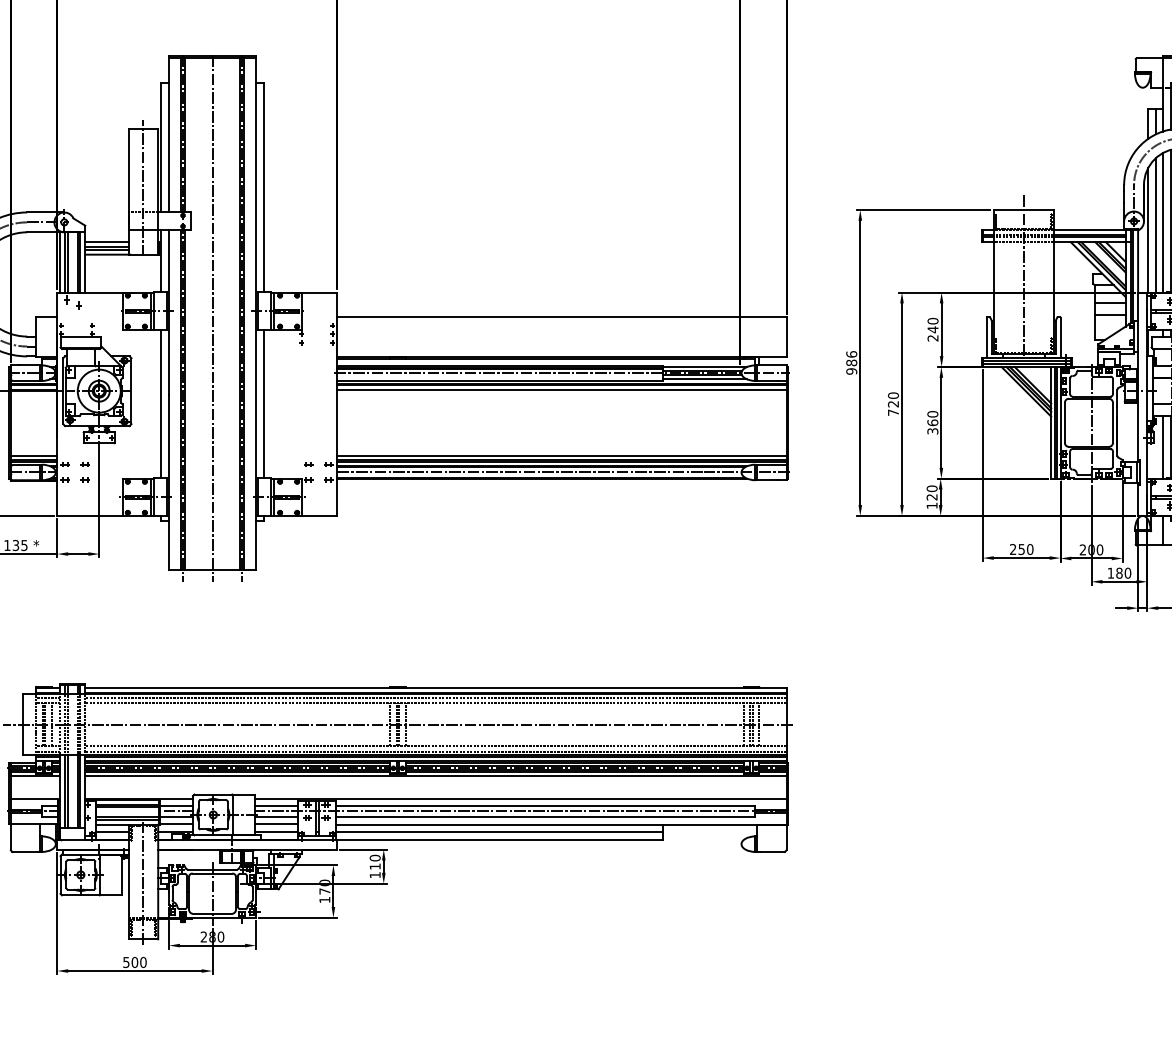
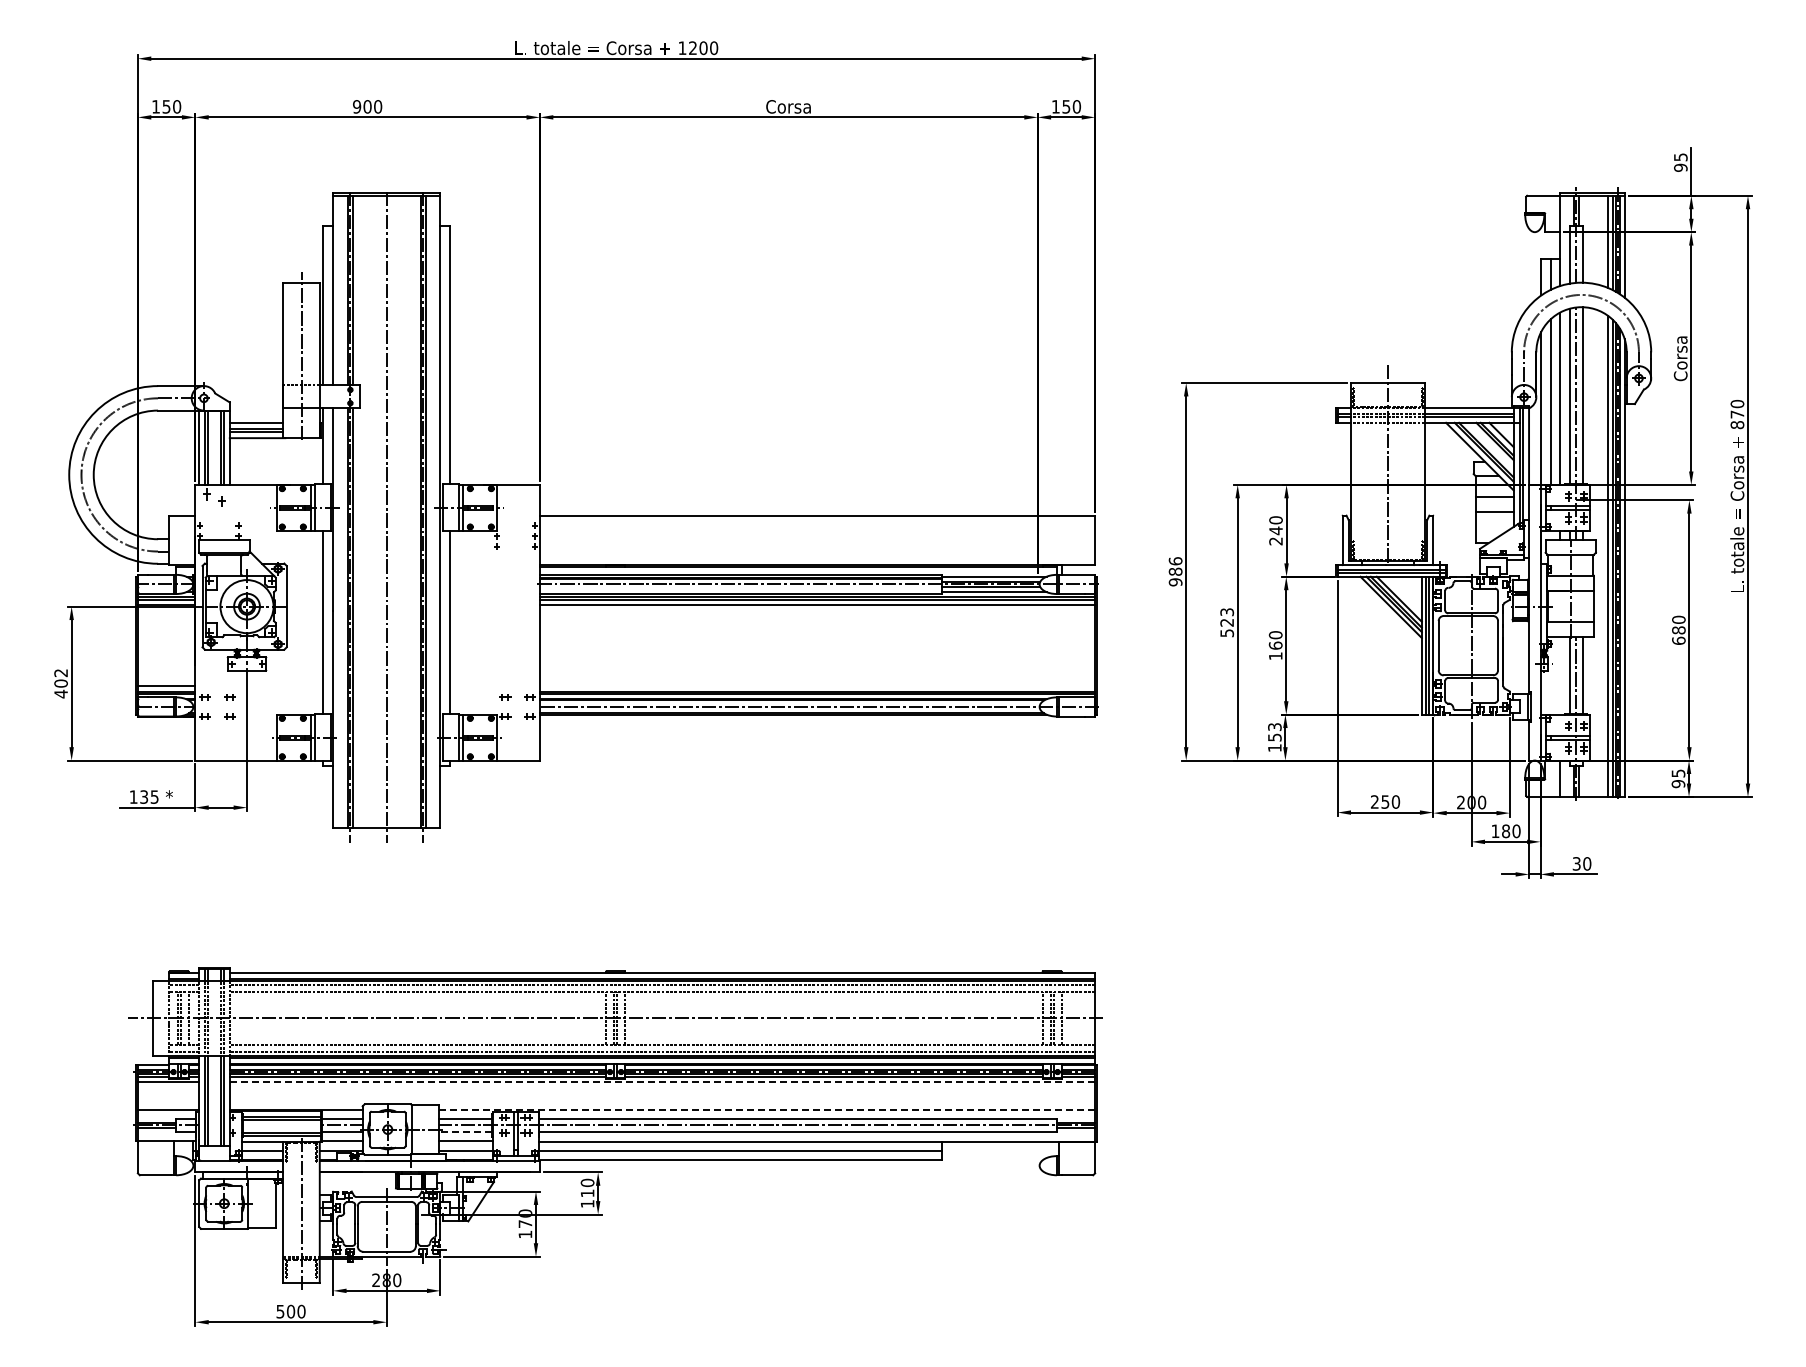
text: (893, 404) -> (1227, 622), 720 -> 523
text: (932, 431) -> (1275, 656), 360 -> 160
line: (1162, 446) -> (1559, 675), removed
line: (561, 455) -> (817, 686), removed
text: (931, 493) -> (1274, 732), 120 -> 153
line: (435, 775) -> (662, 1081), solid -> dashed
line: (521, 798) -> (767, 1109), solid -> dashed
line: (276, 816) -> (465, 1131), solid -> dashed

